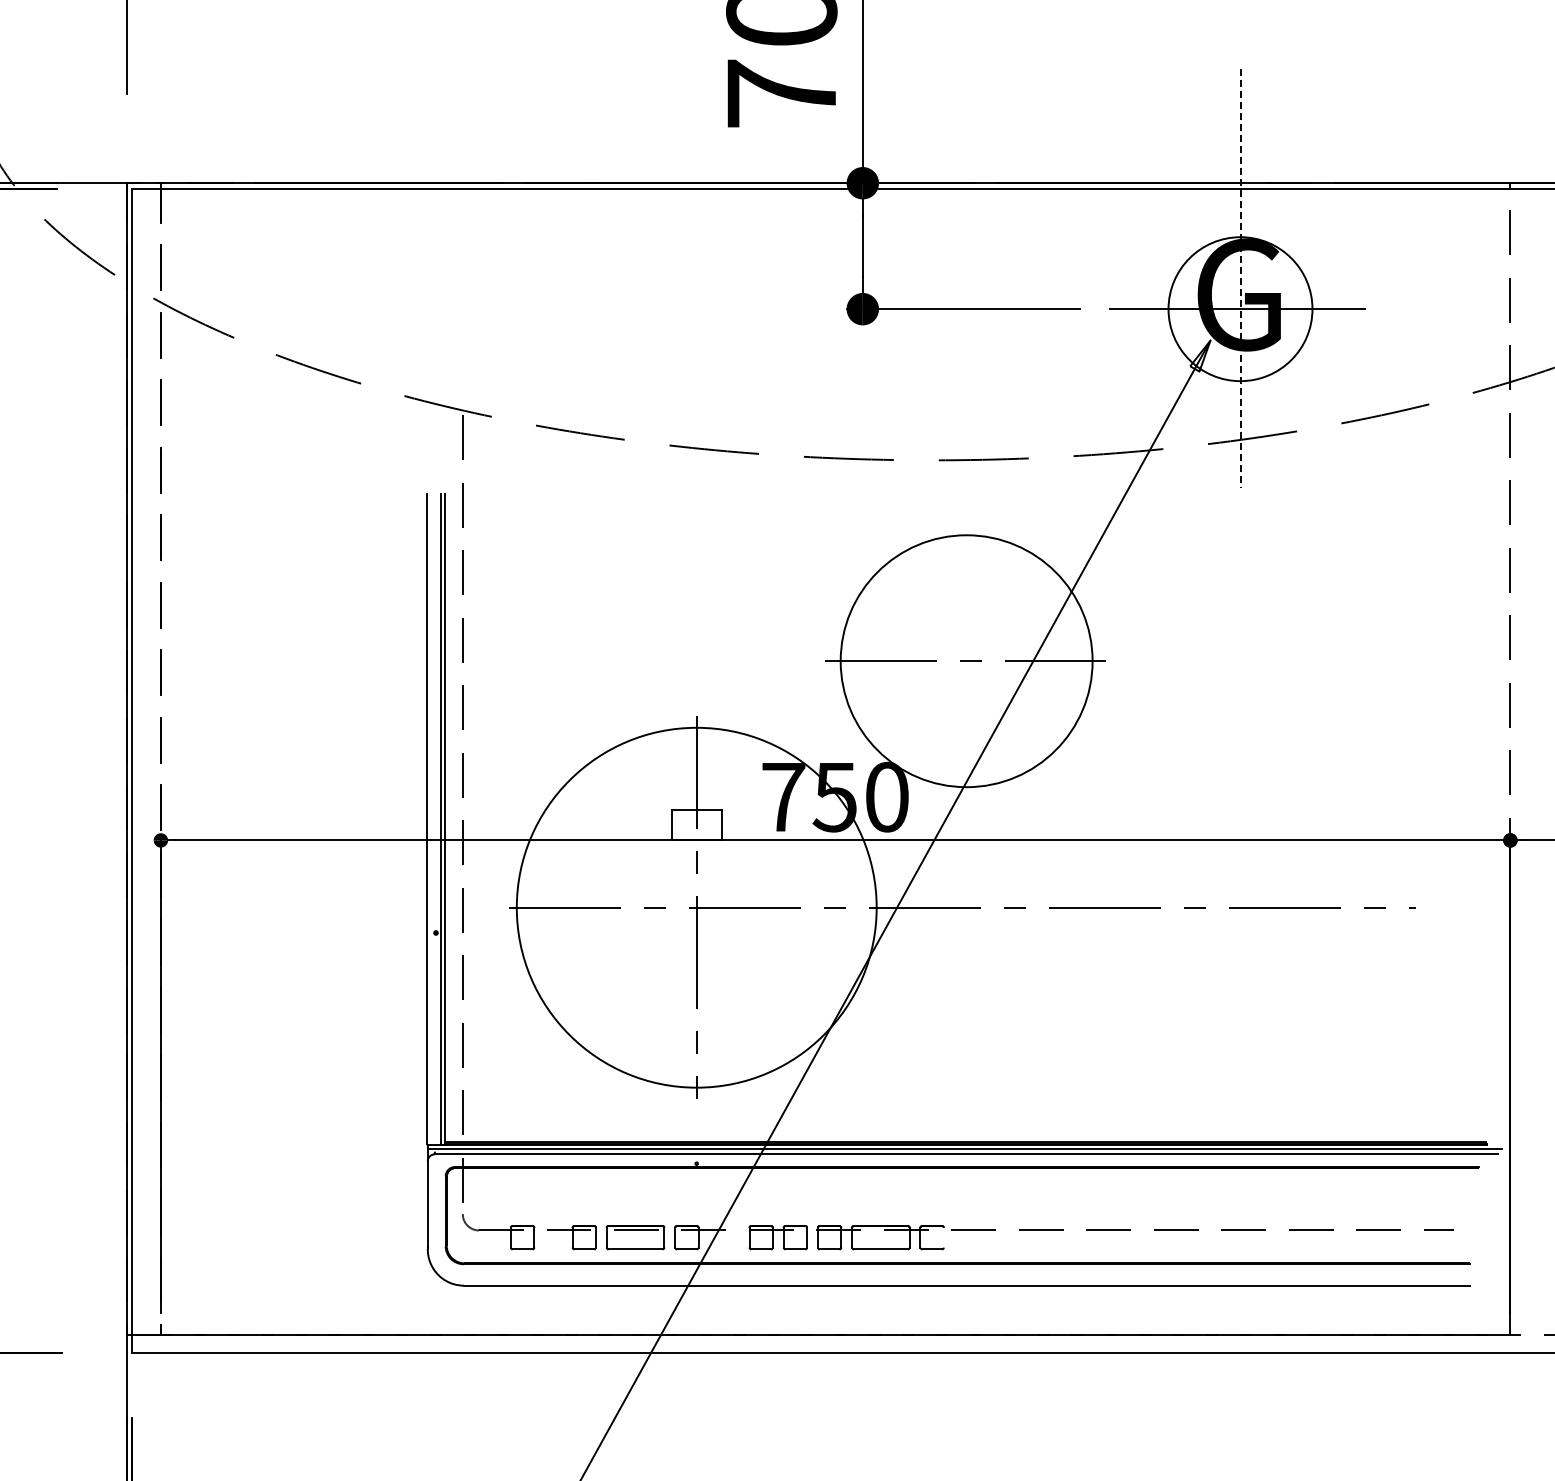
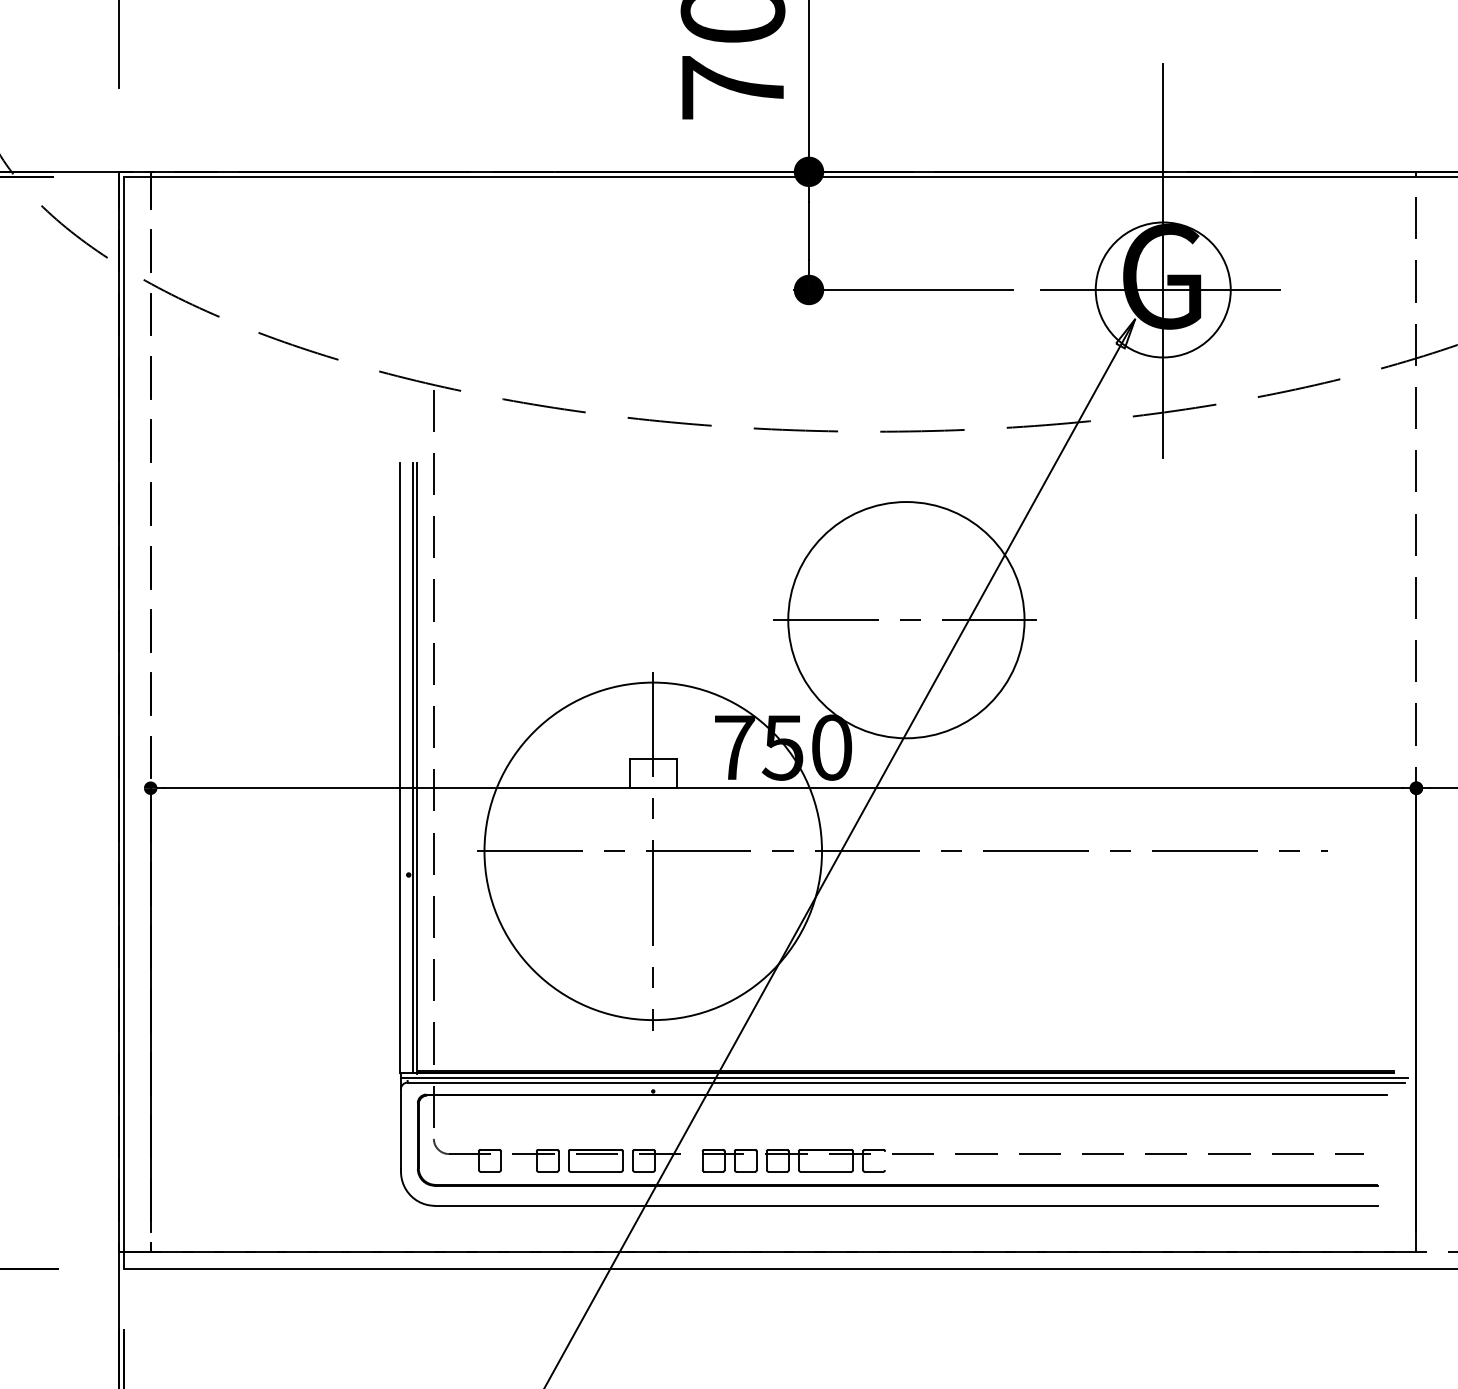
line: (1240, 278) -> (1163, 261), dashed -> solid

